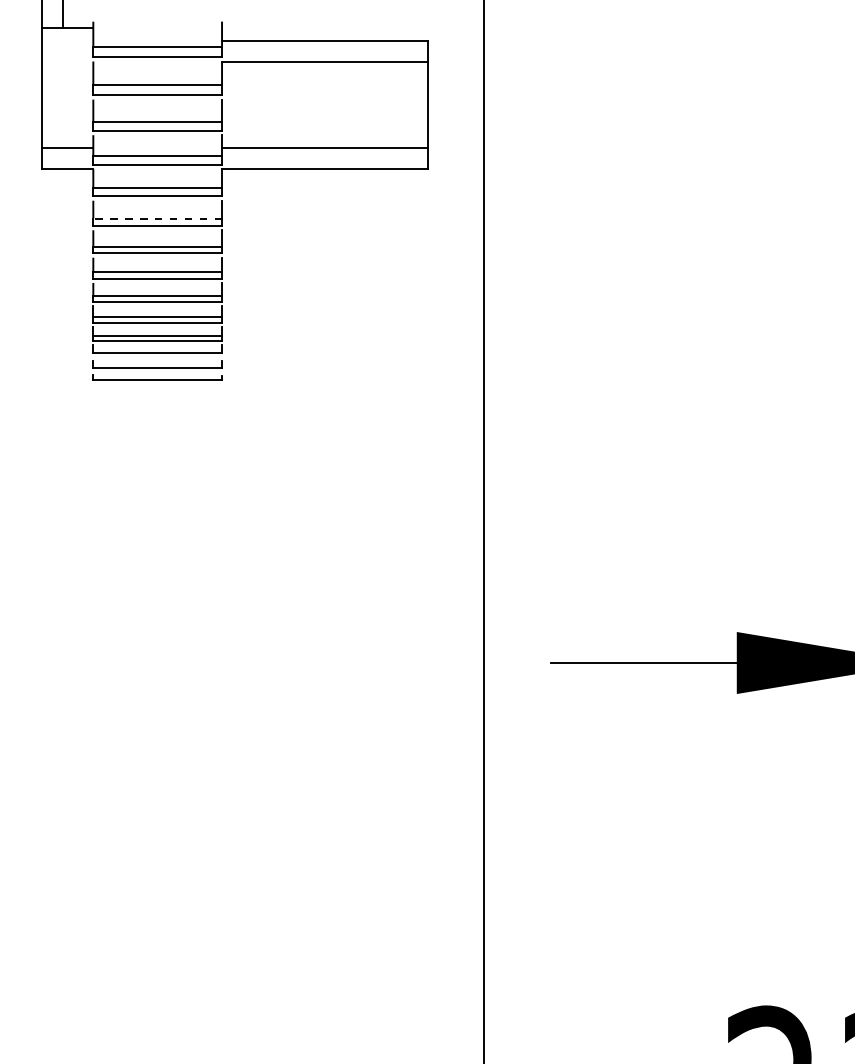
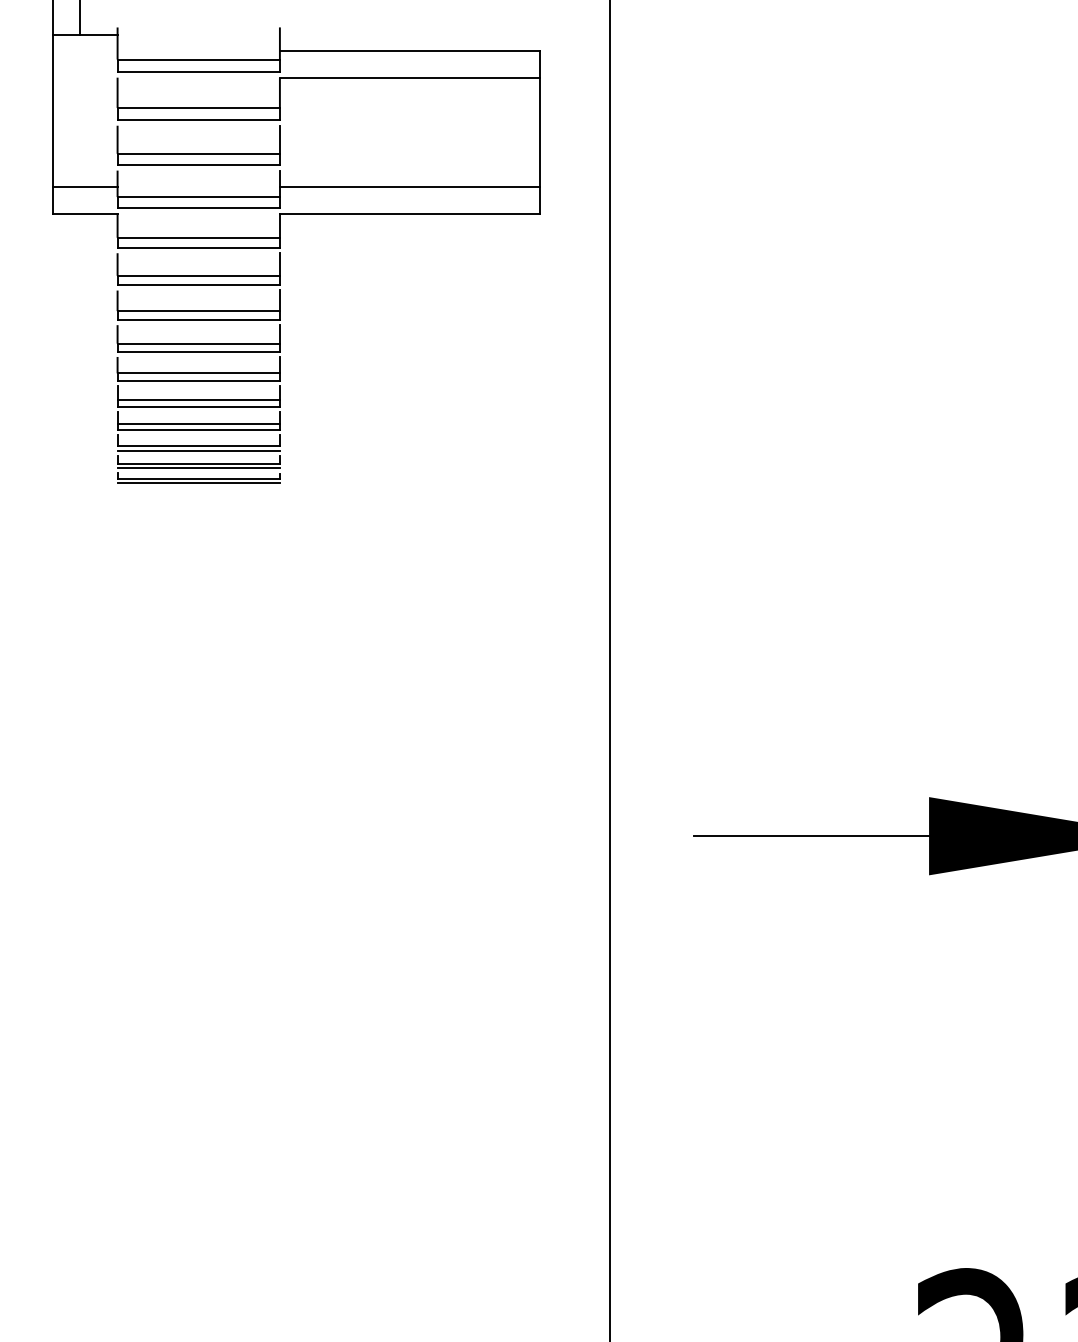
line: (157, 218) -> (198, 275), dashed -> solid
line: (157, 357) -> (198, 450), added
line: (157, 371) -> (198, 468), added
line: (157, 382) -> (198, 482), added

